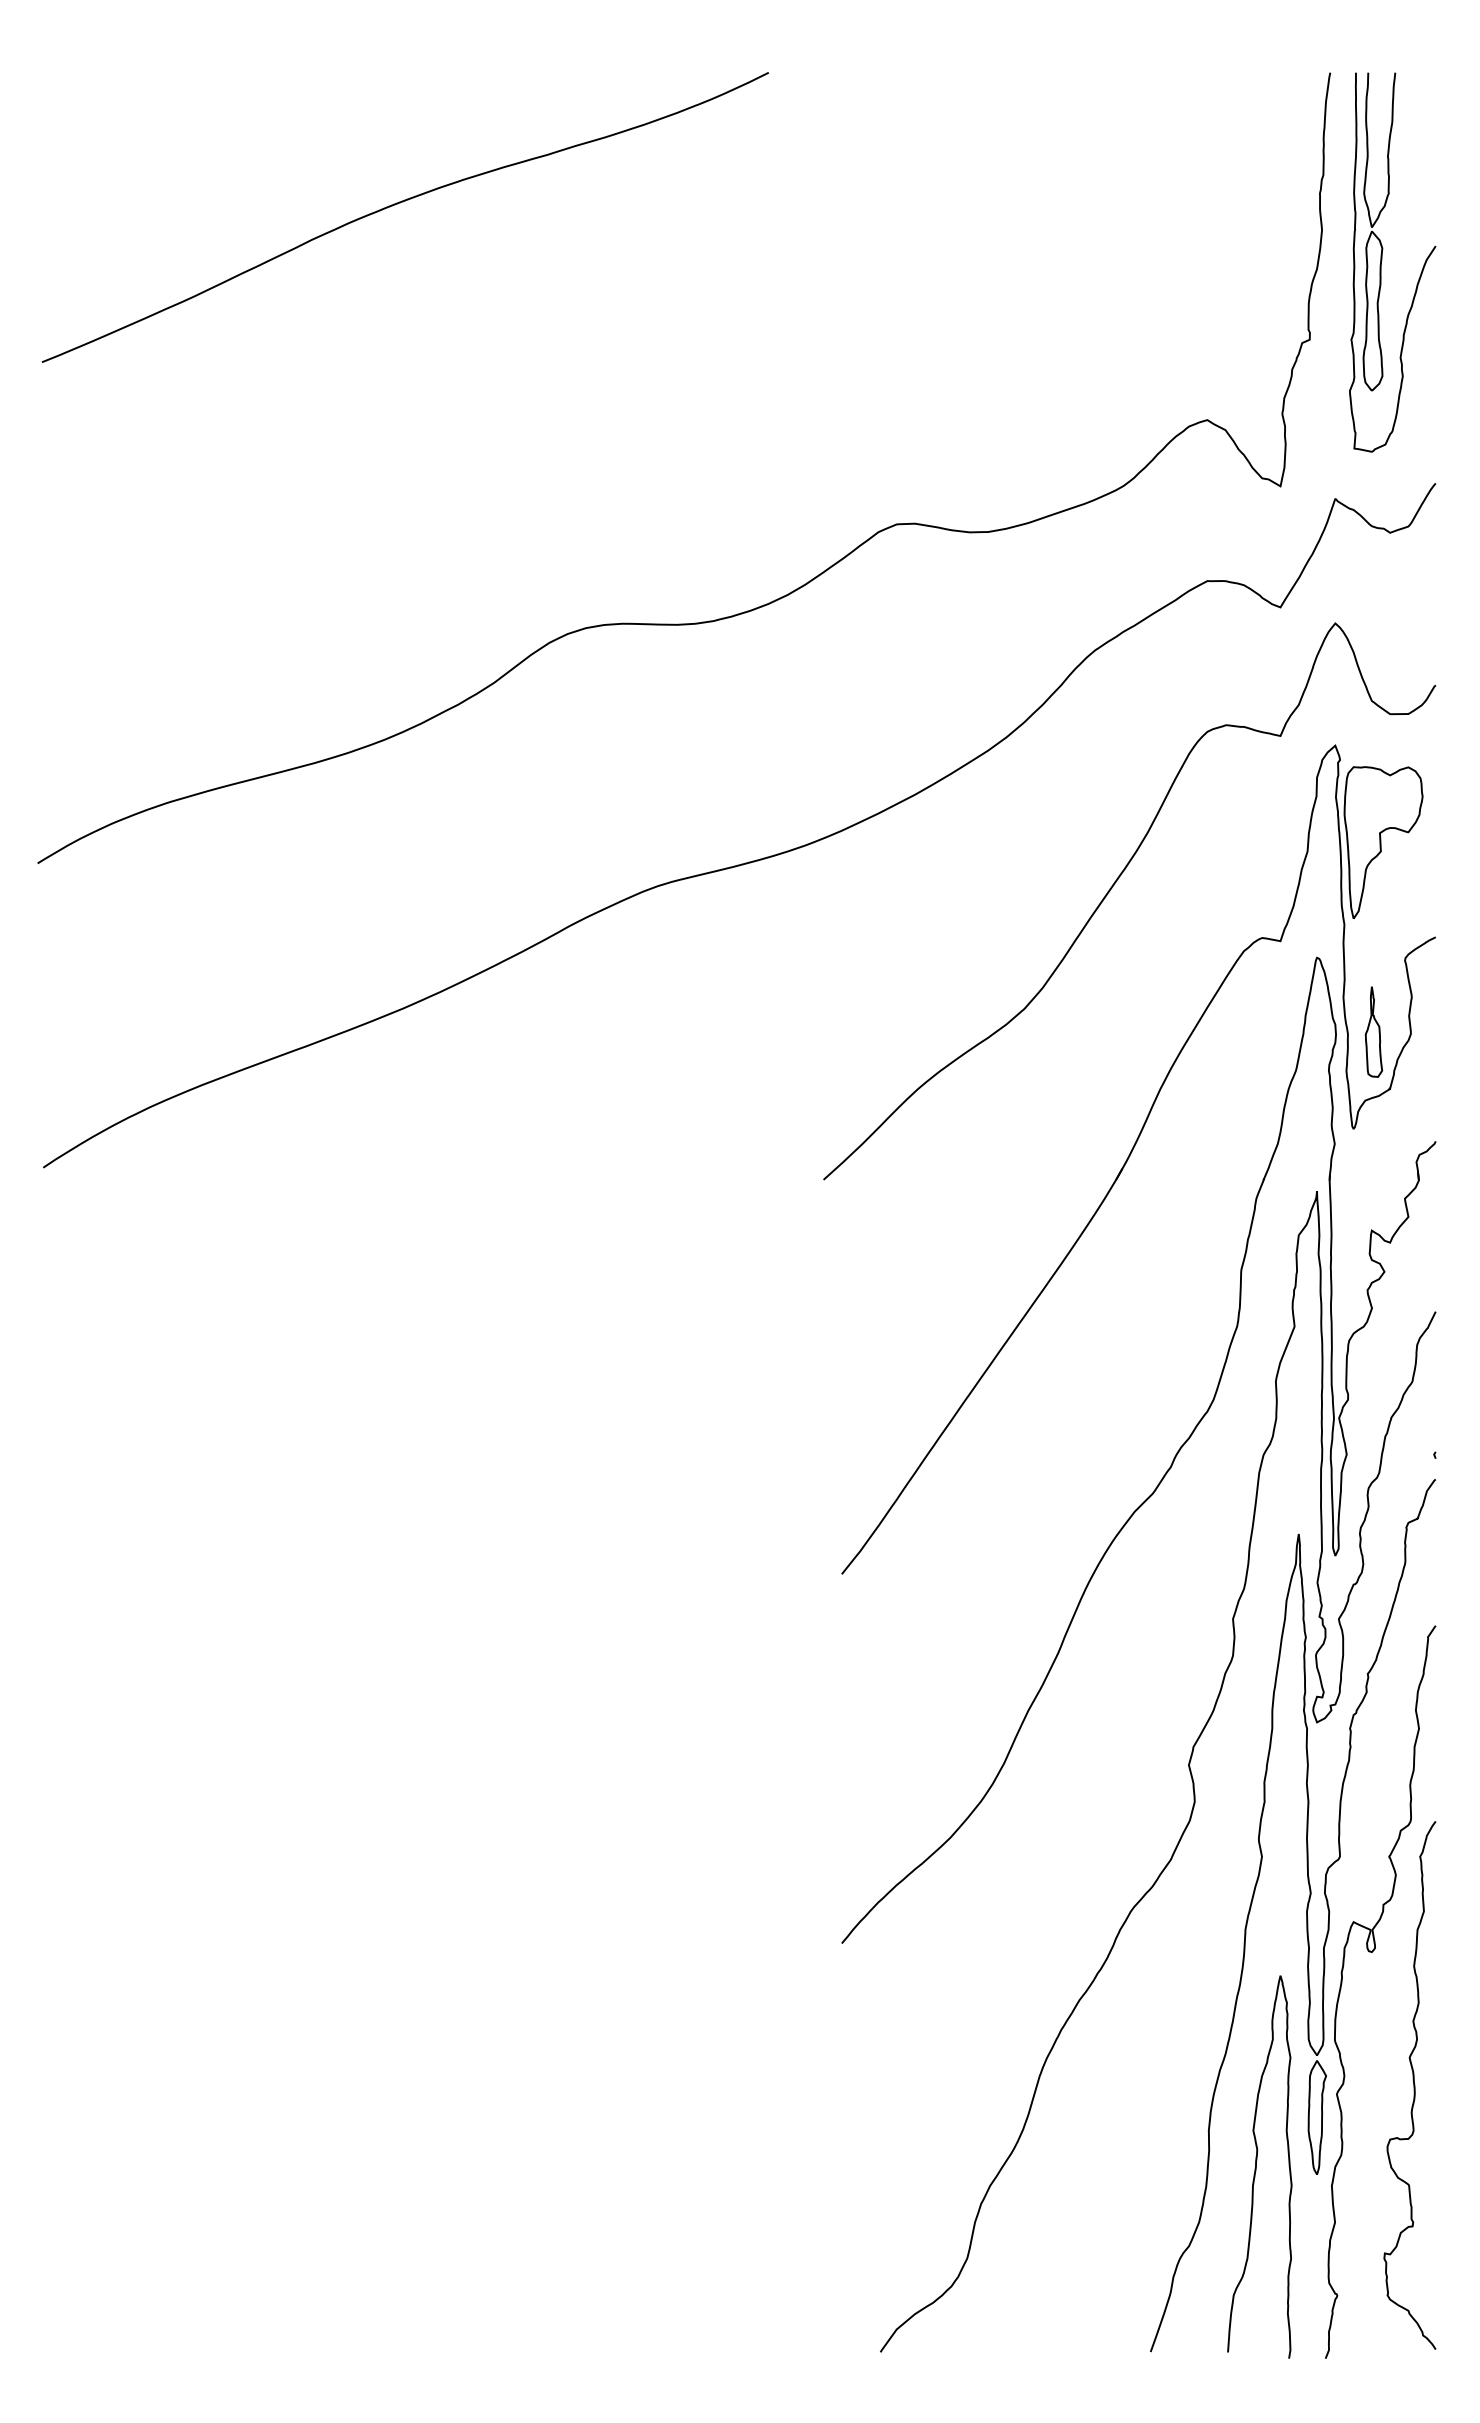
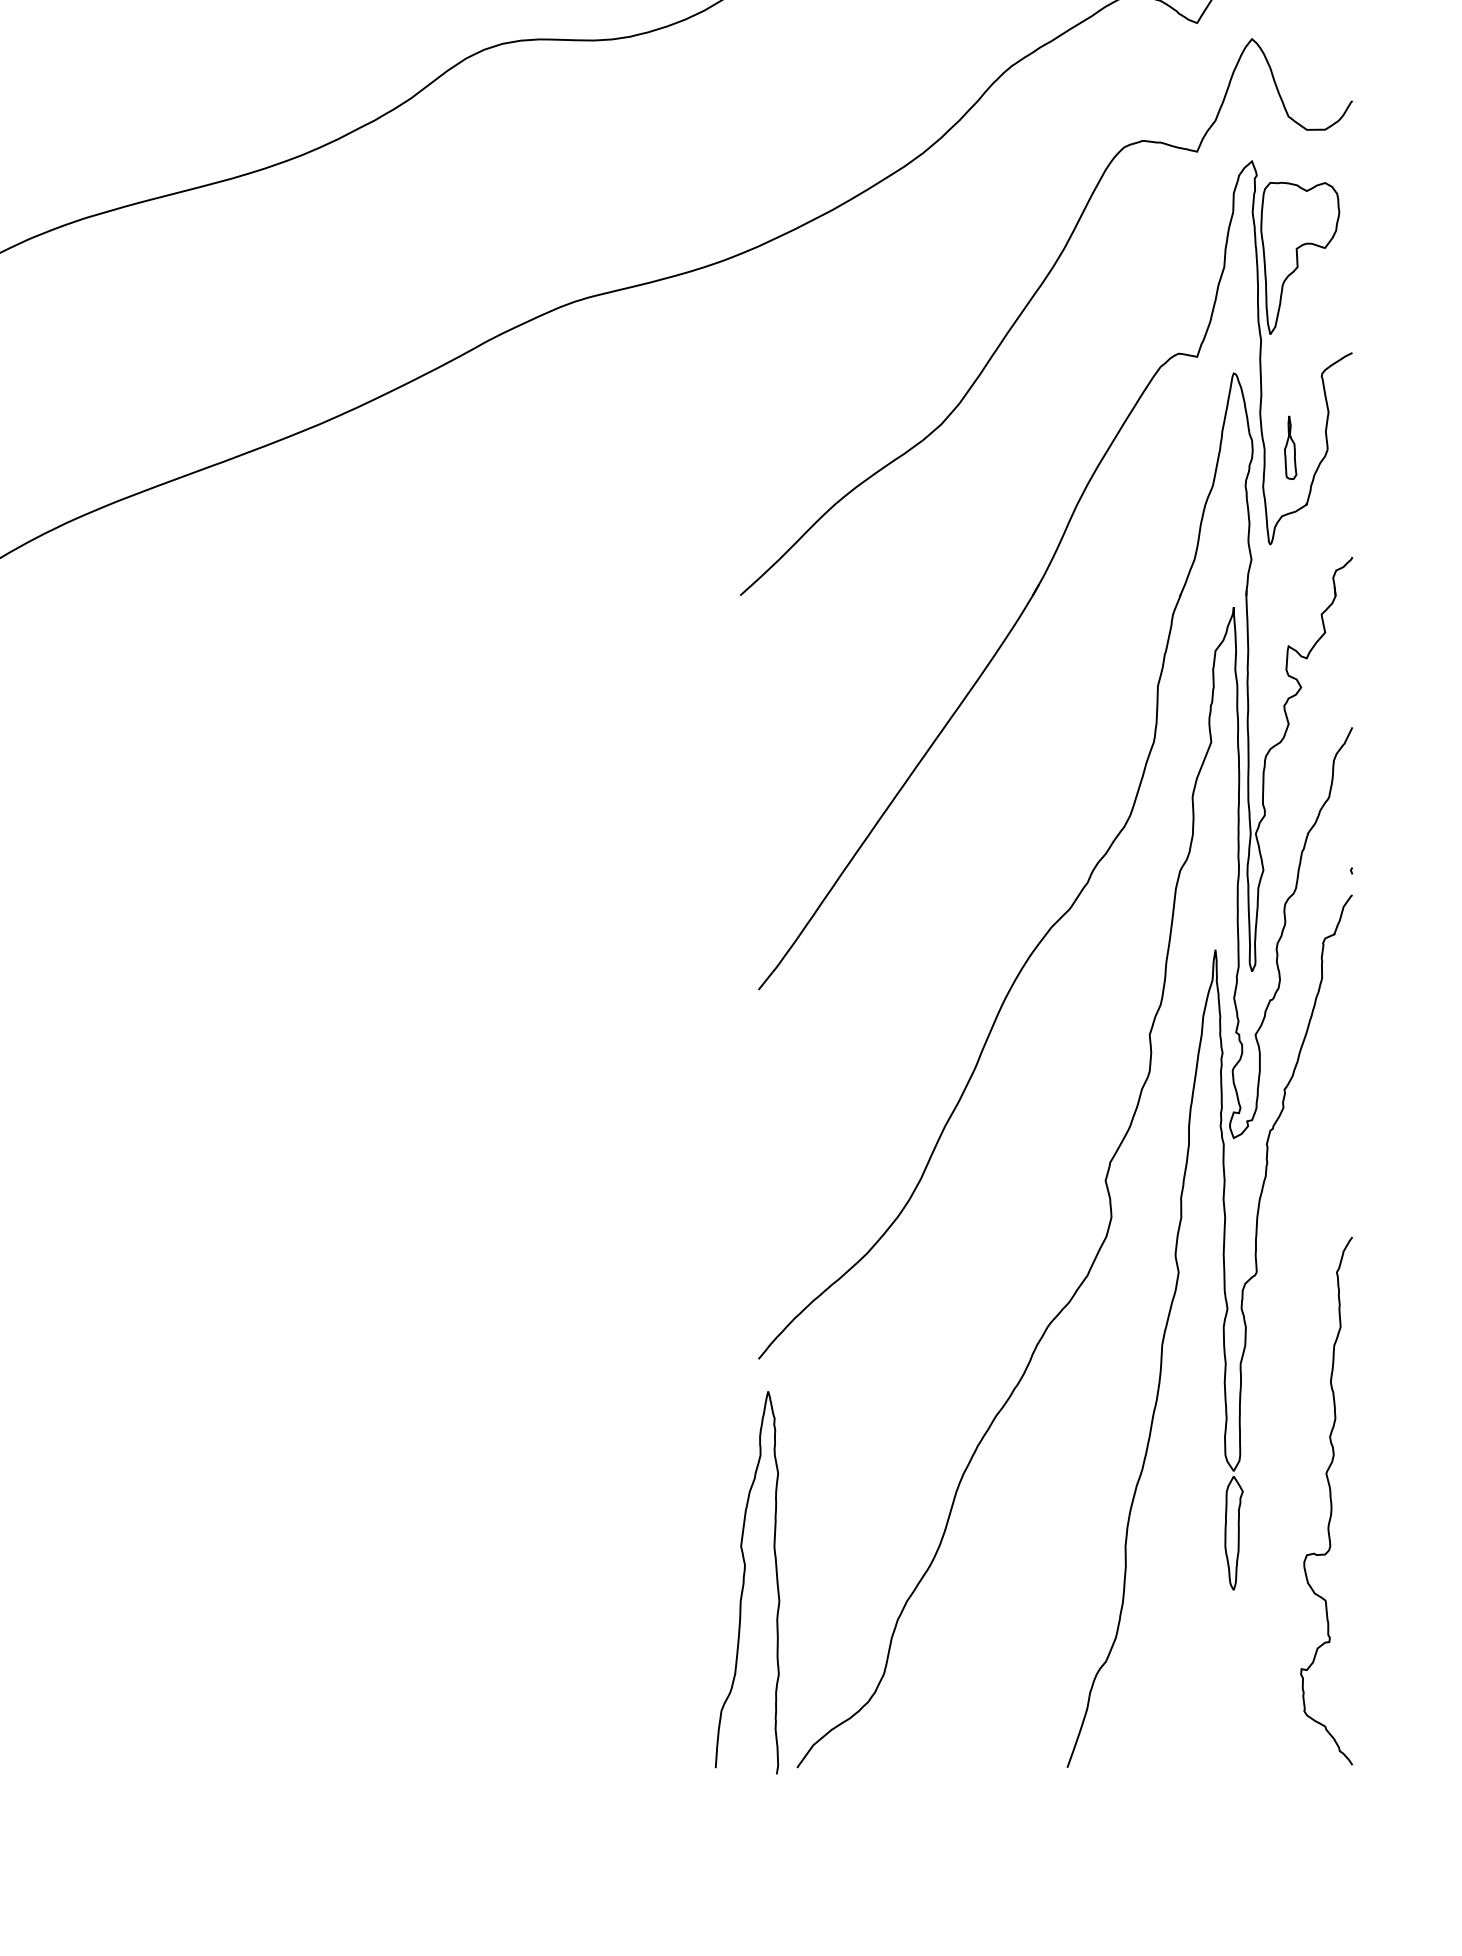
part: (1373, 1031) -> (1290, 447), size x0.7
curve: (1342, 1984) -> (1259, 1400), removed
curve: (1256, 2166) -> (744, 1582), moved

